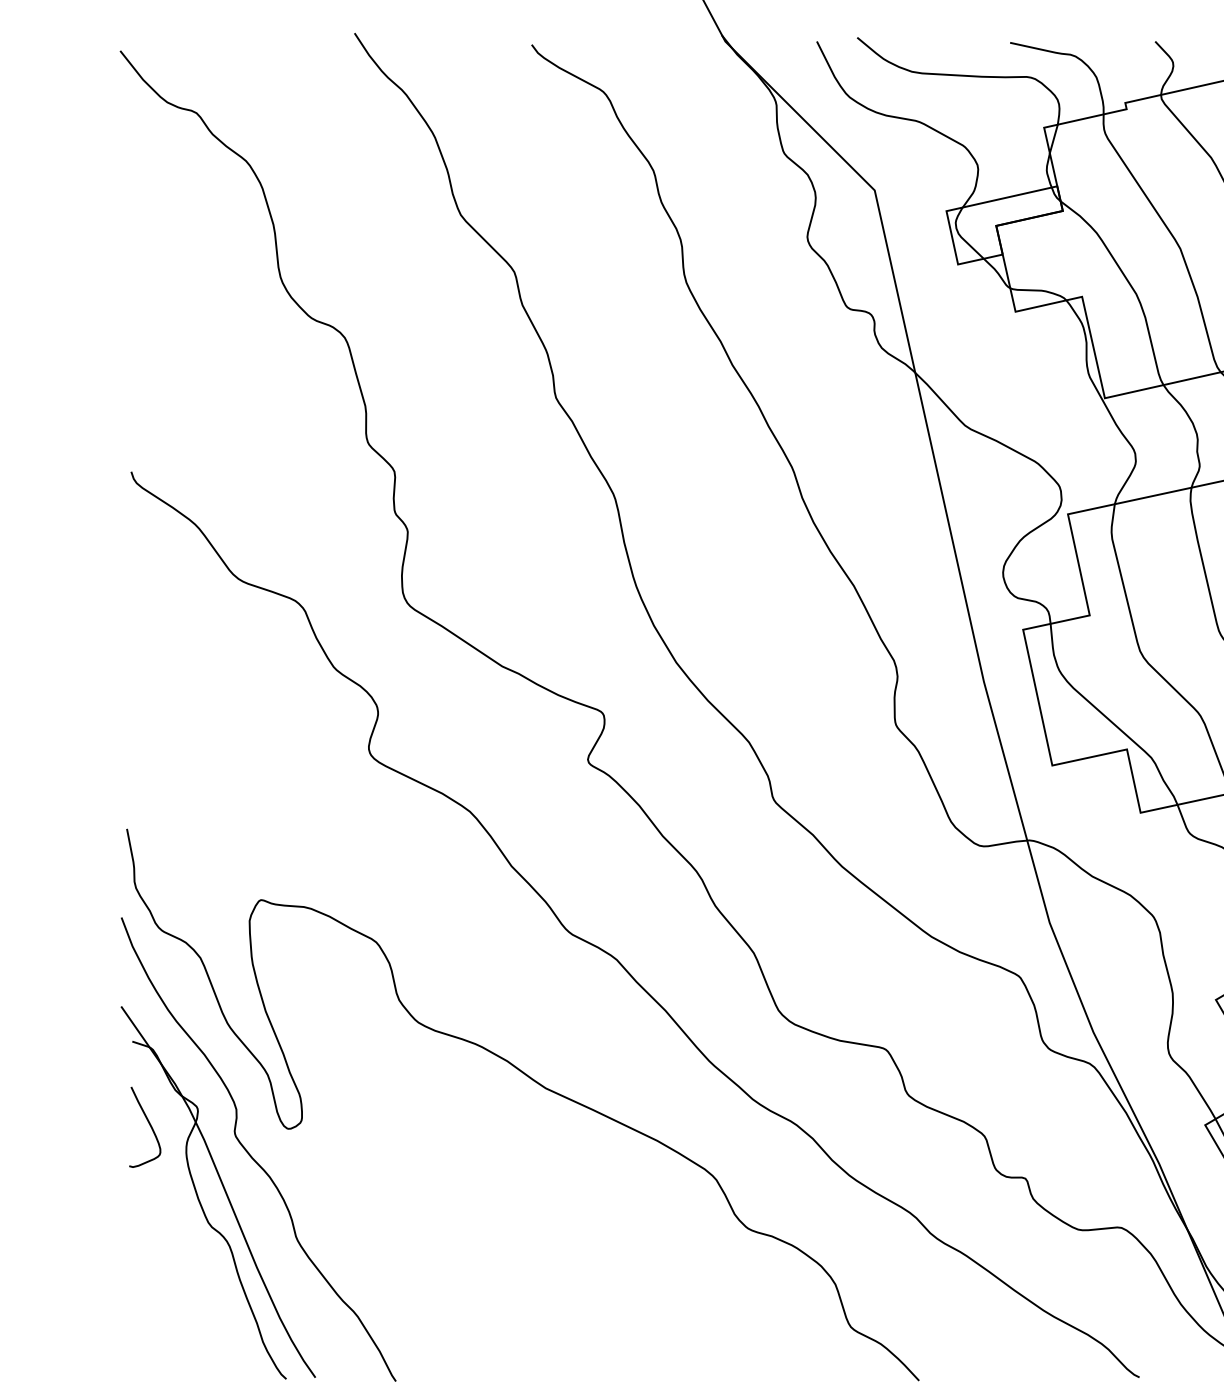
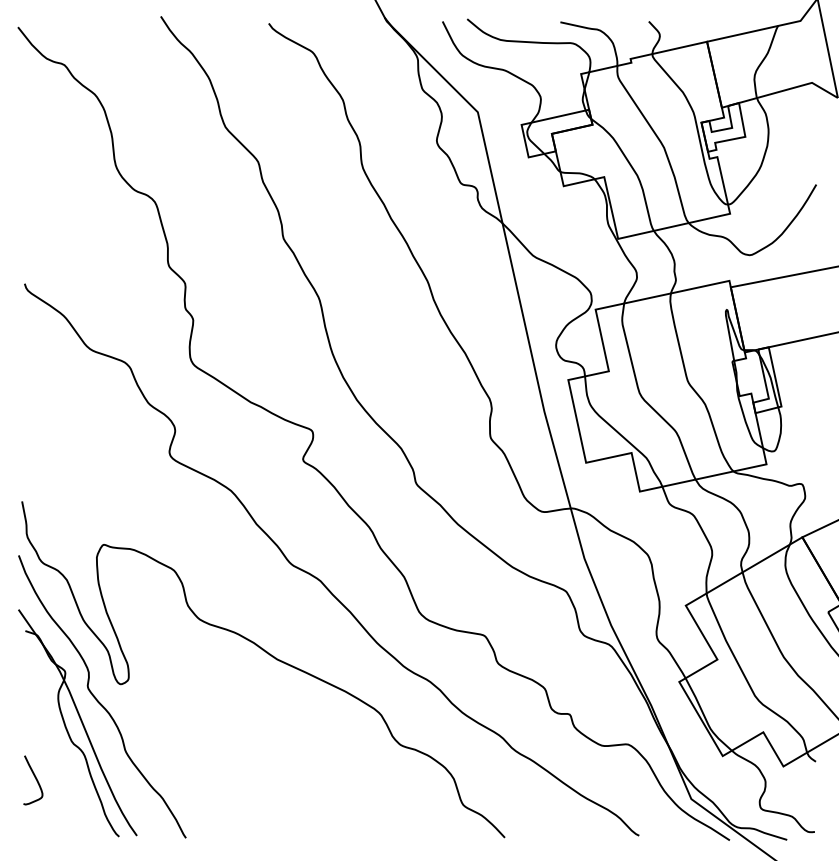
curve: (148, 1126) -> (35, 779), moved

